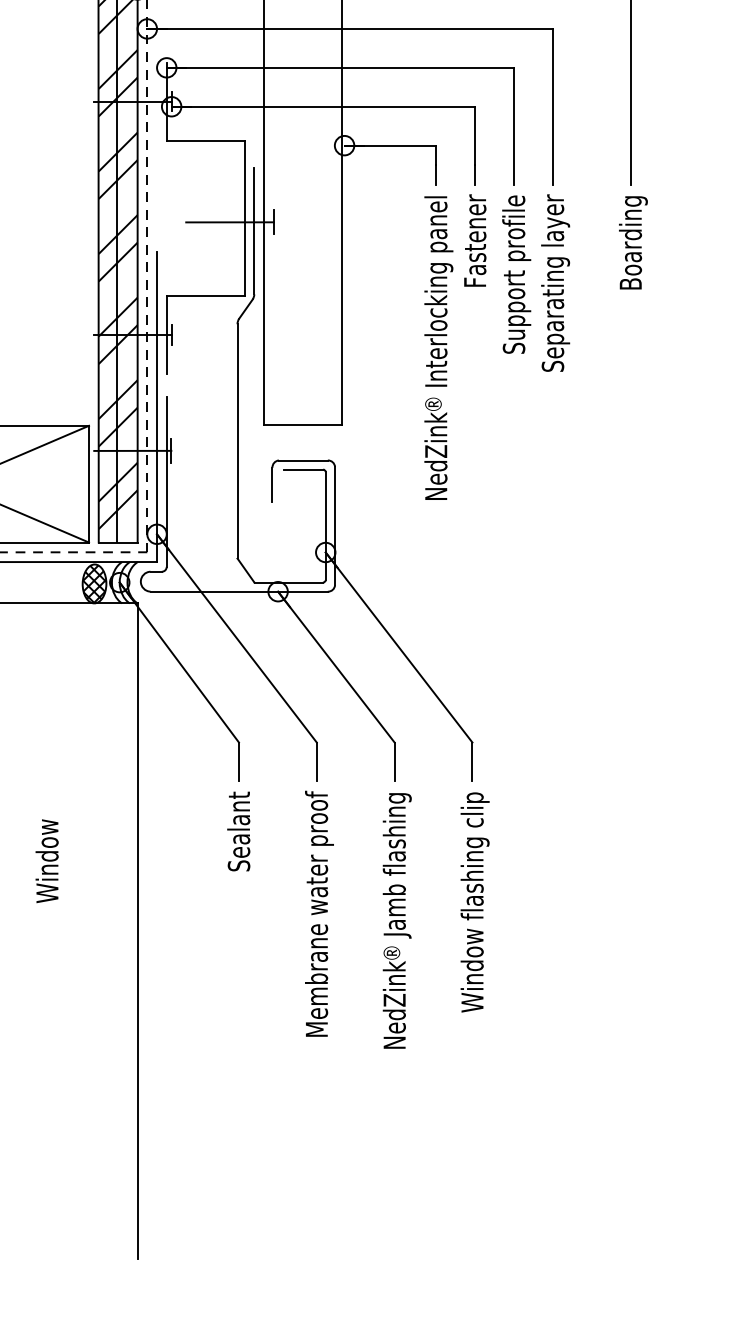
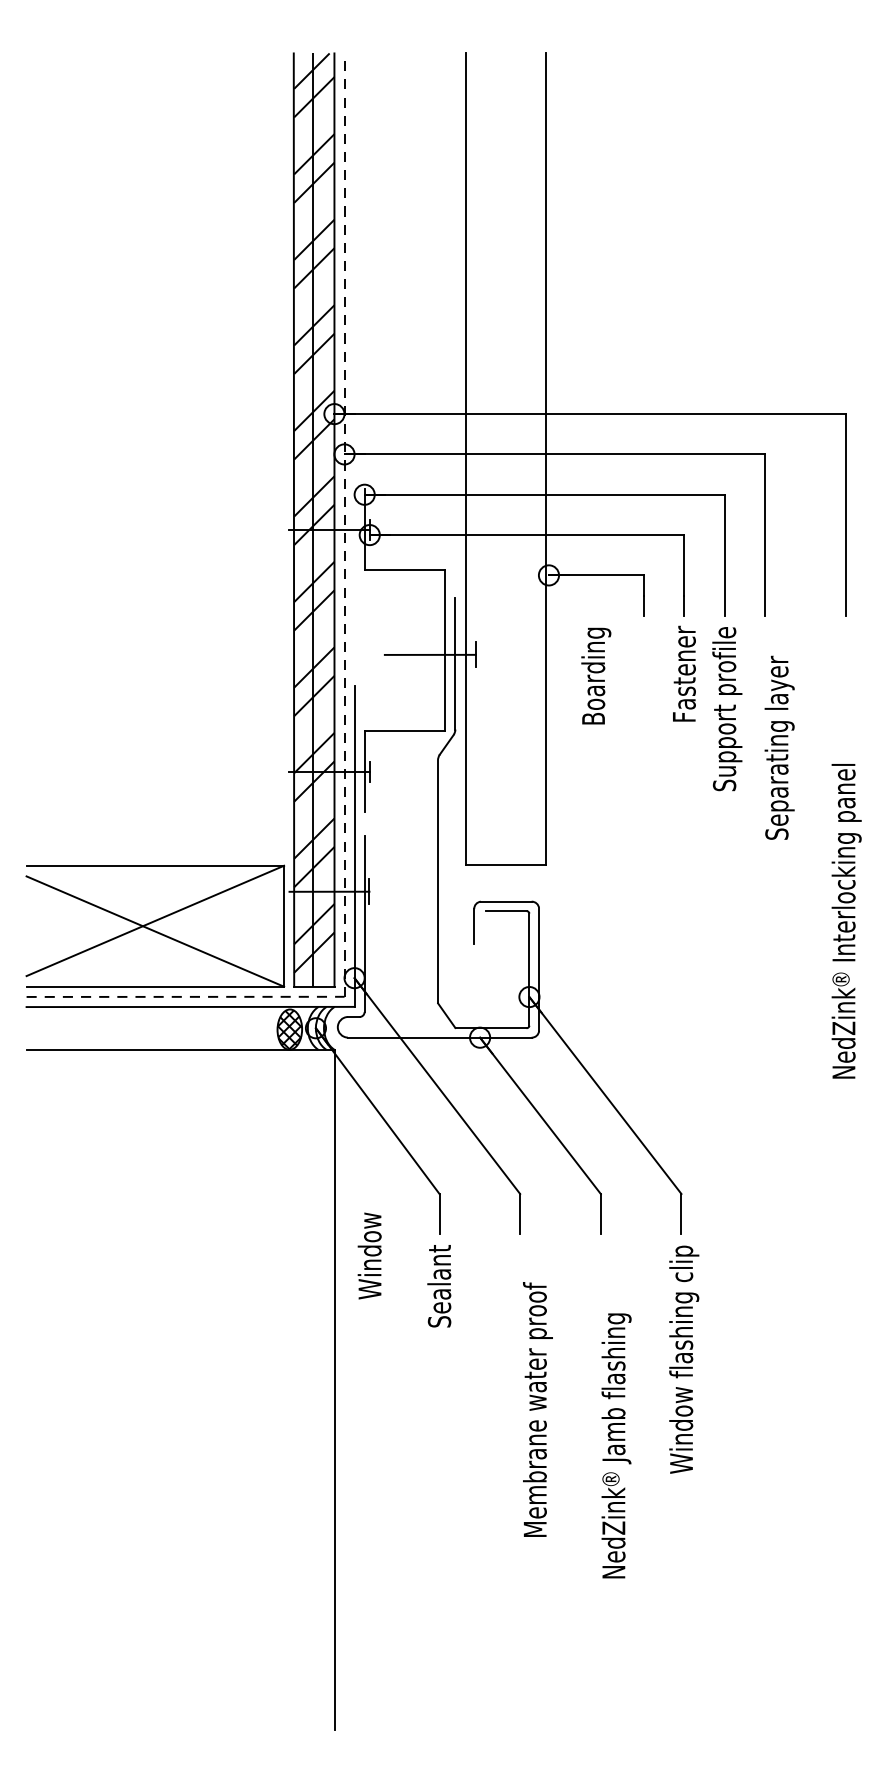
text: (633, 242) -> (596, 675), moved
text: (555, 282) -> (779, 747), moved
text: (438, 348) -> (846, 921), moved
text: (46, 860) -> (369, 1255), moved
text: (319, 913) -> (537, 1409), moved
text: (397, 920) -> (616, 1445), moved

